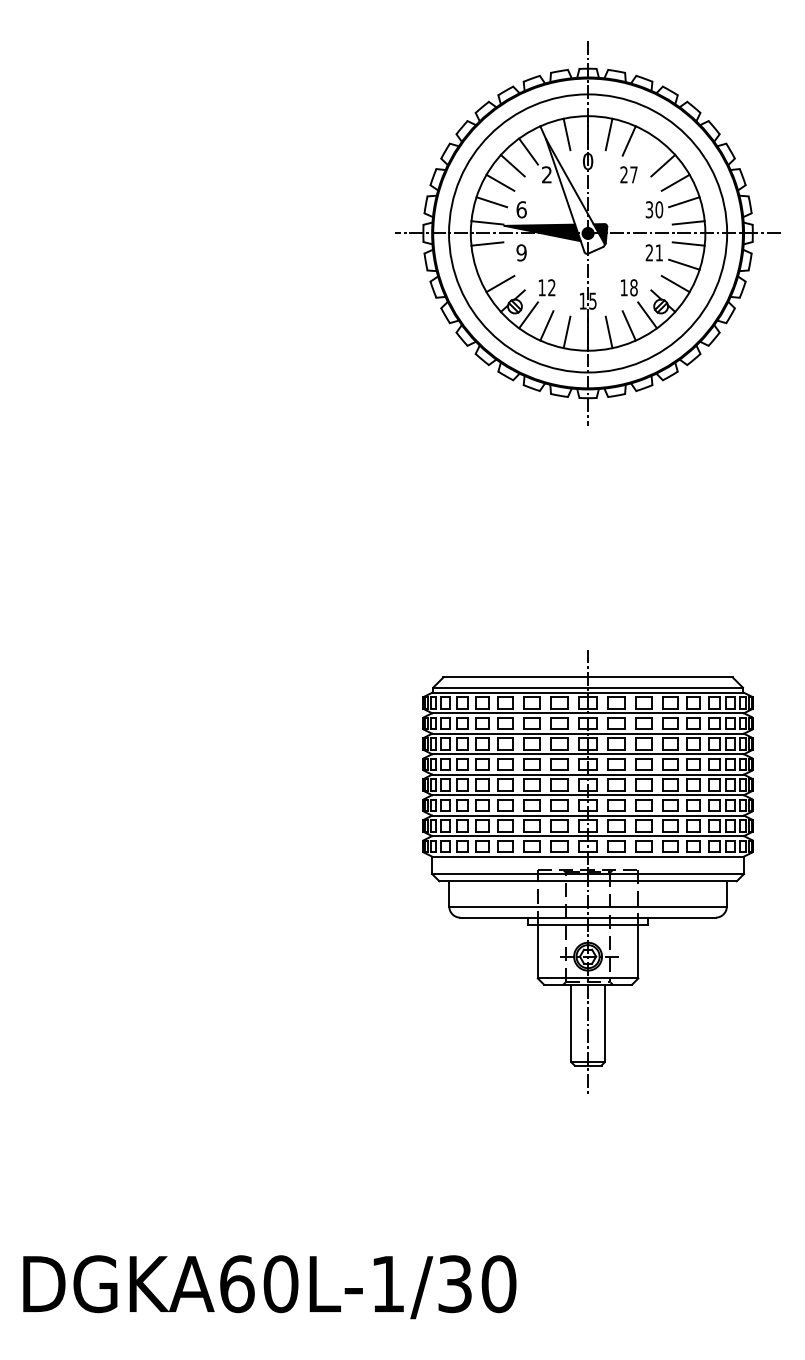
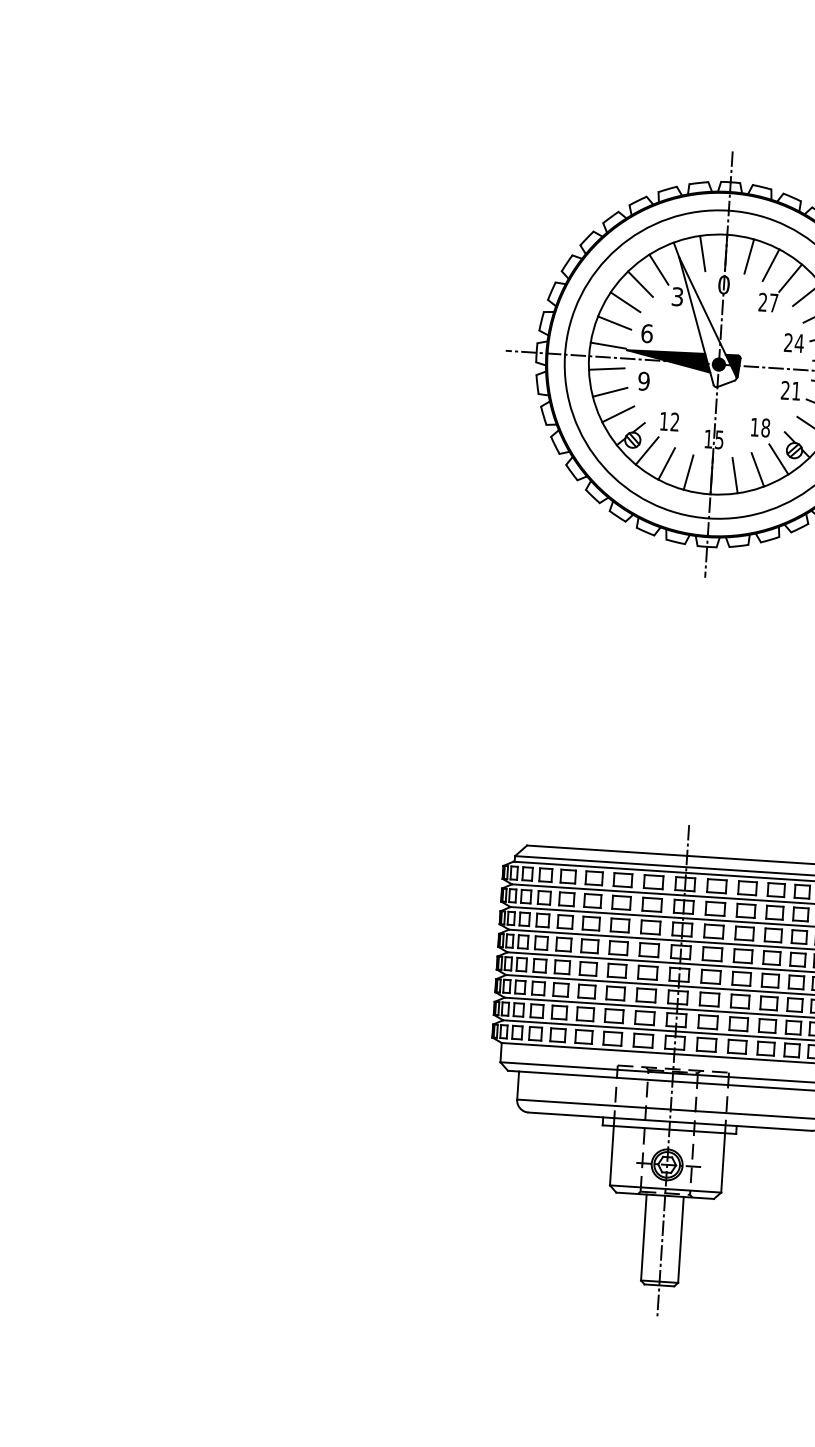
line: (647, 151) -> (790, 278), added
text: (546, 174) -> (677, 296), 2 -> 3
text: (654, 209) -> (794, 342), 30 -> 24
line: (491, 264) -> (609, 392), added

